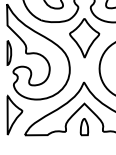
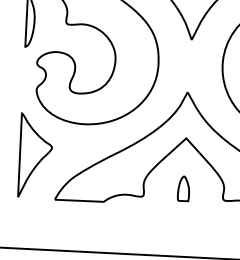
part: (84, 127) -> (183, 189), size x0.7

